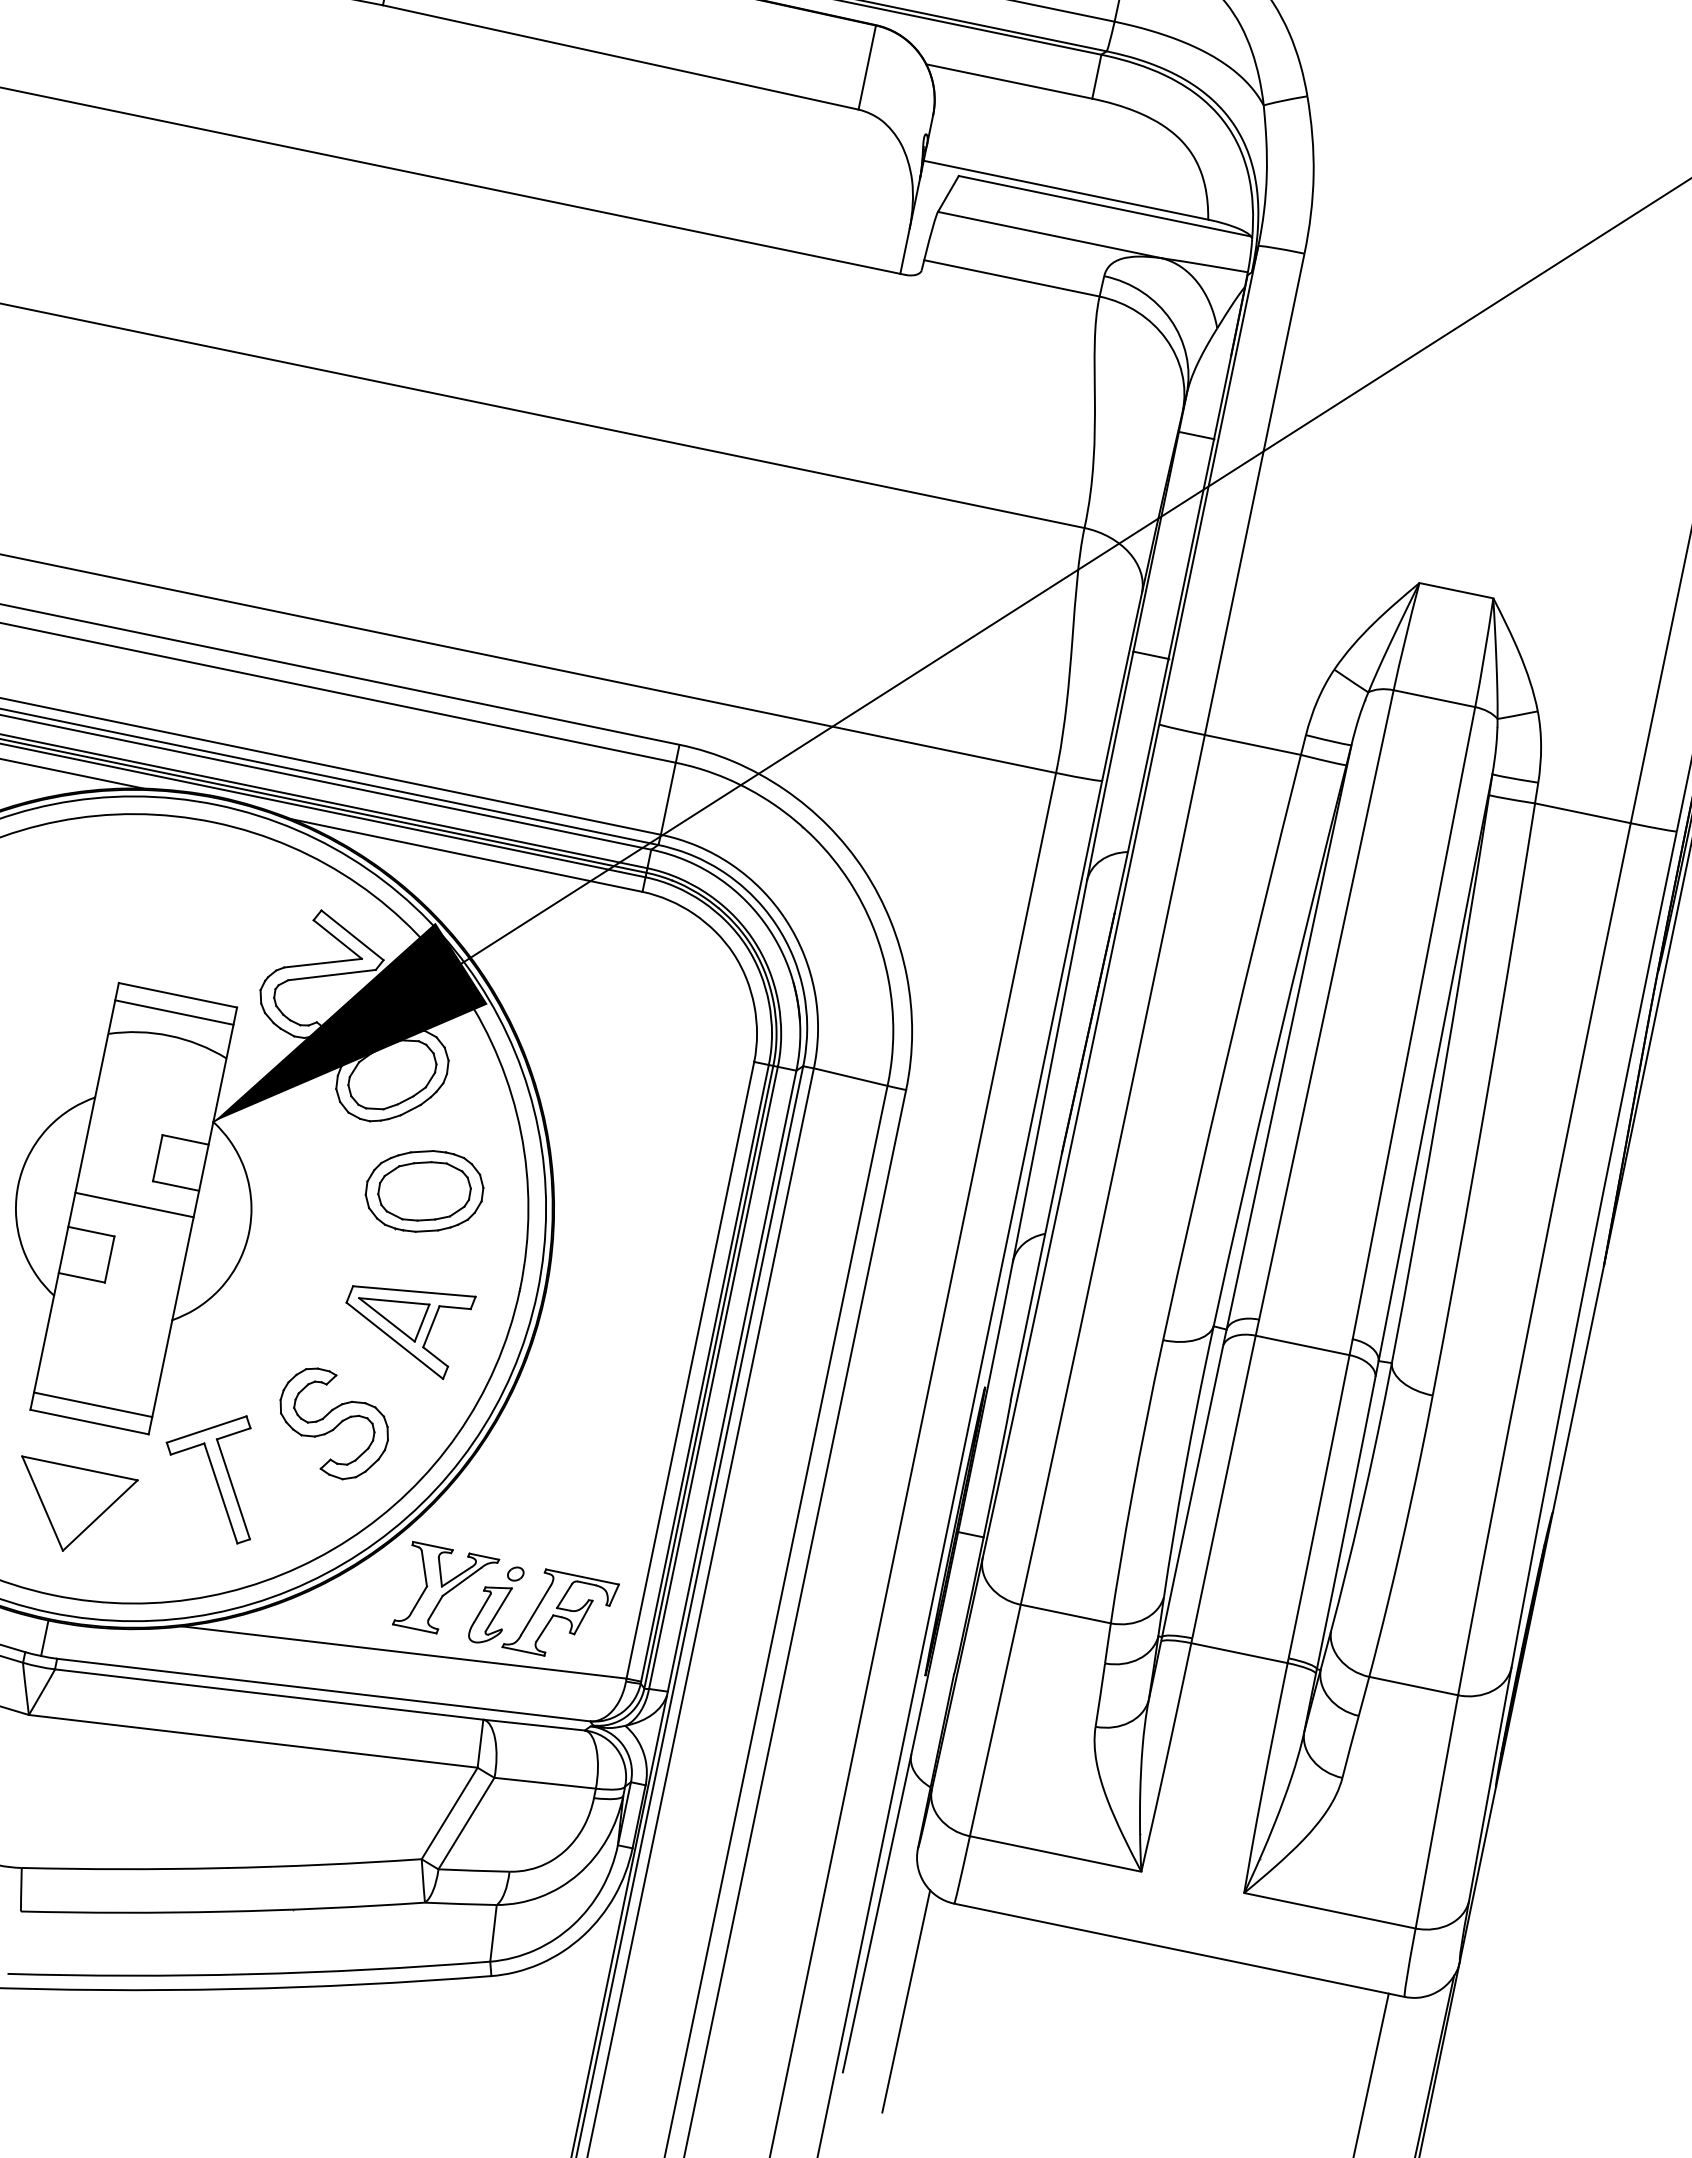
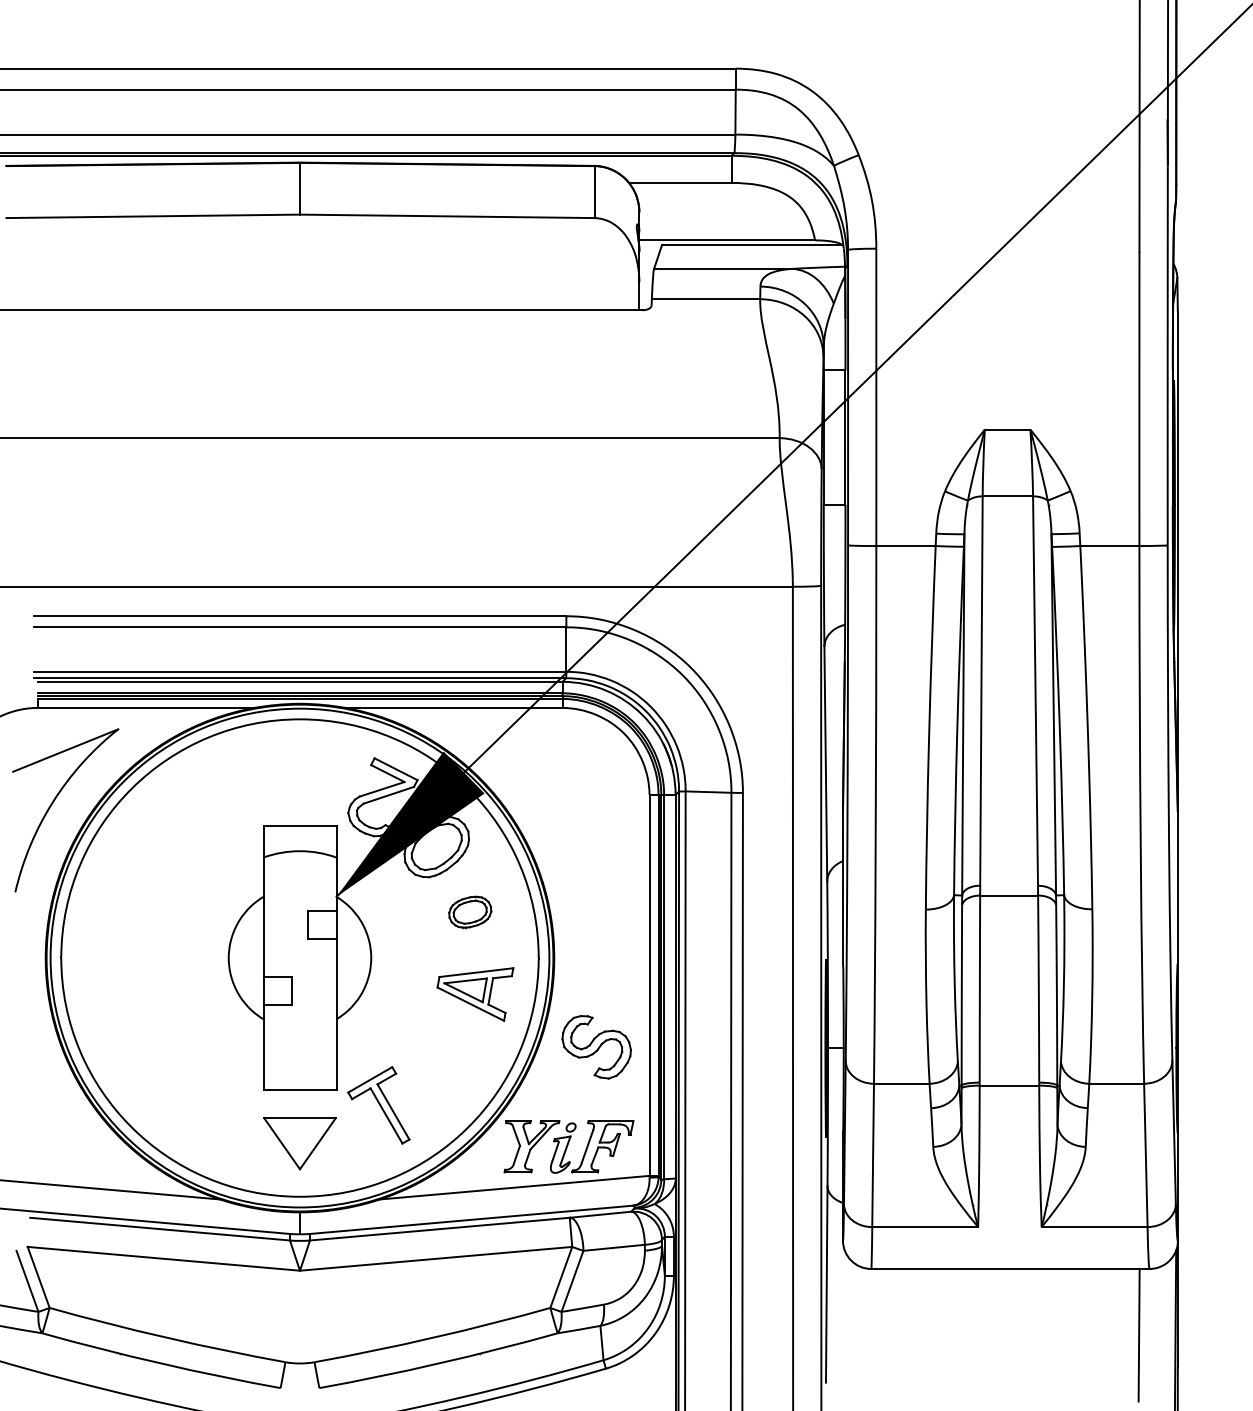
line: (173, 1011) -> (299, 836), removed
part: (425, 1192) -> (470, 912), size x0.6
line: (133, 1204) -> (299, 955), removed
line: (92, 1405) -> (299, 1079), removed
part: (332, 1424) -> (596, 1047), moved
line: (905, 2000) -> (854, 1332), removed

